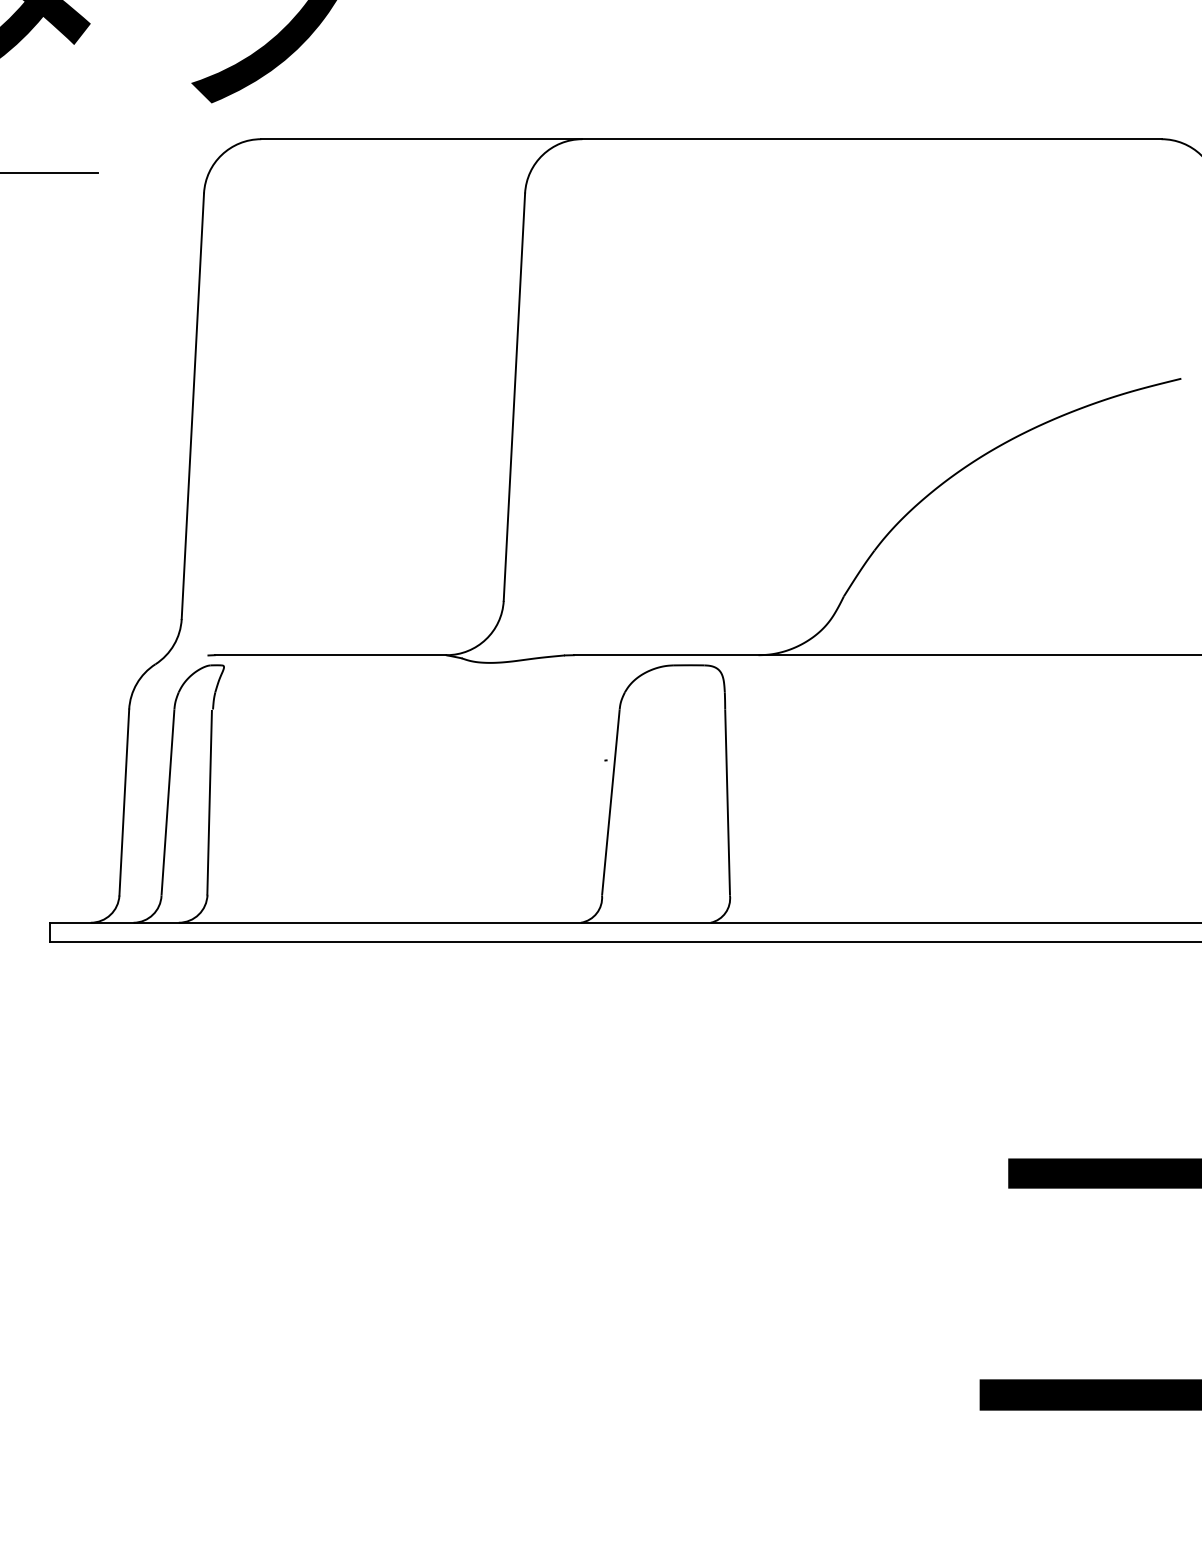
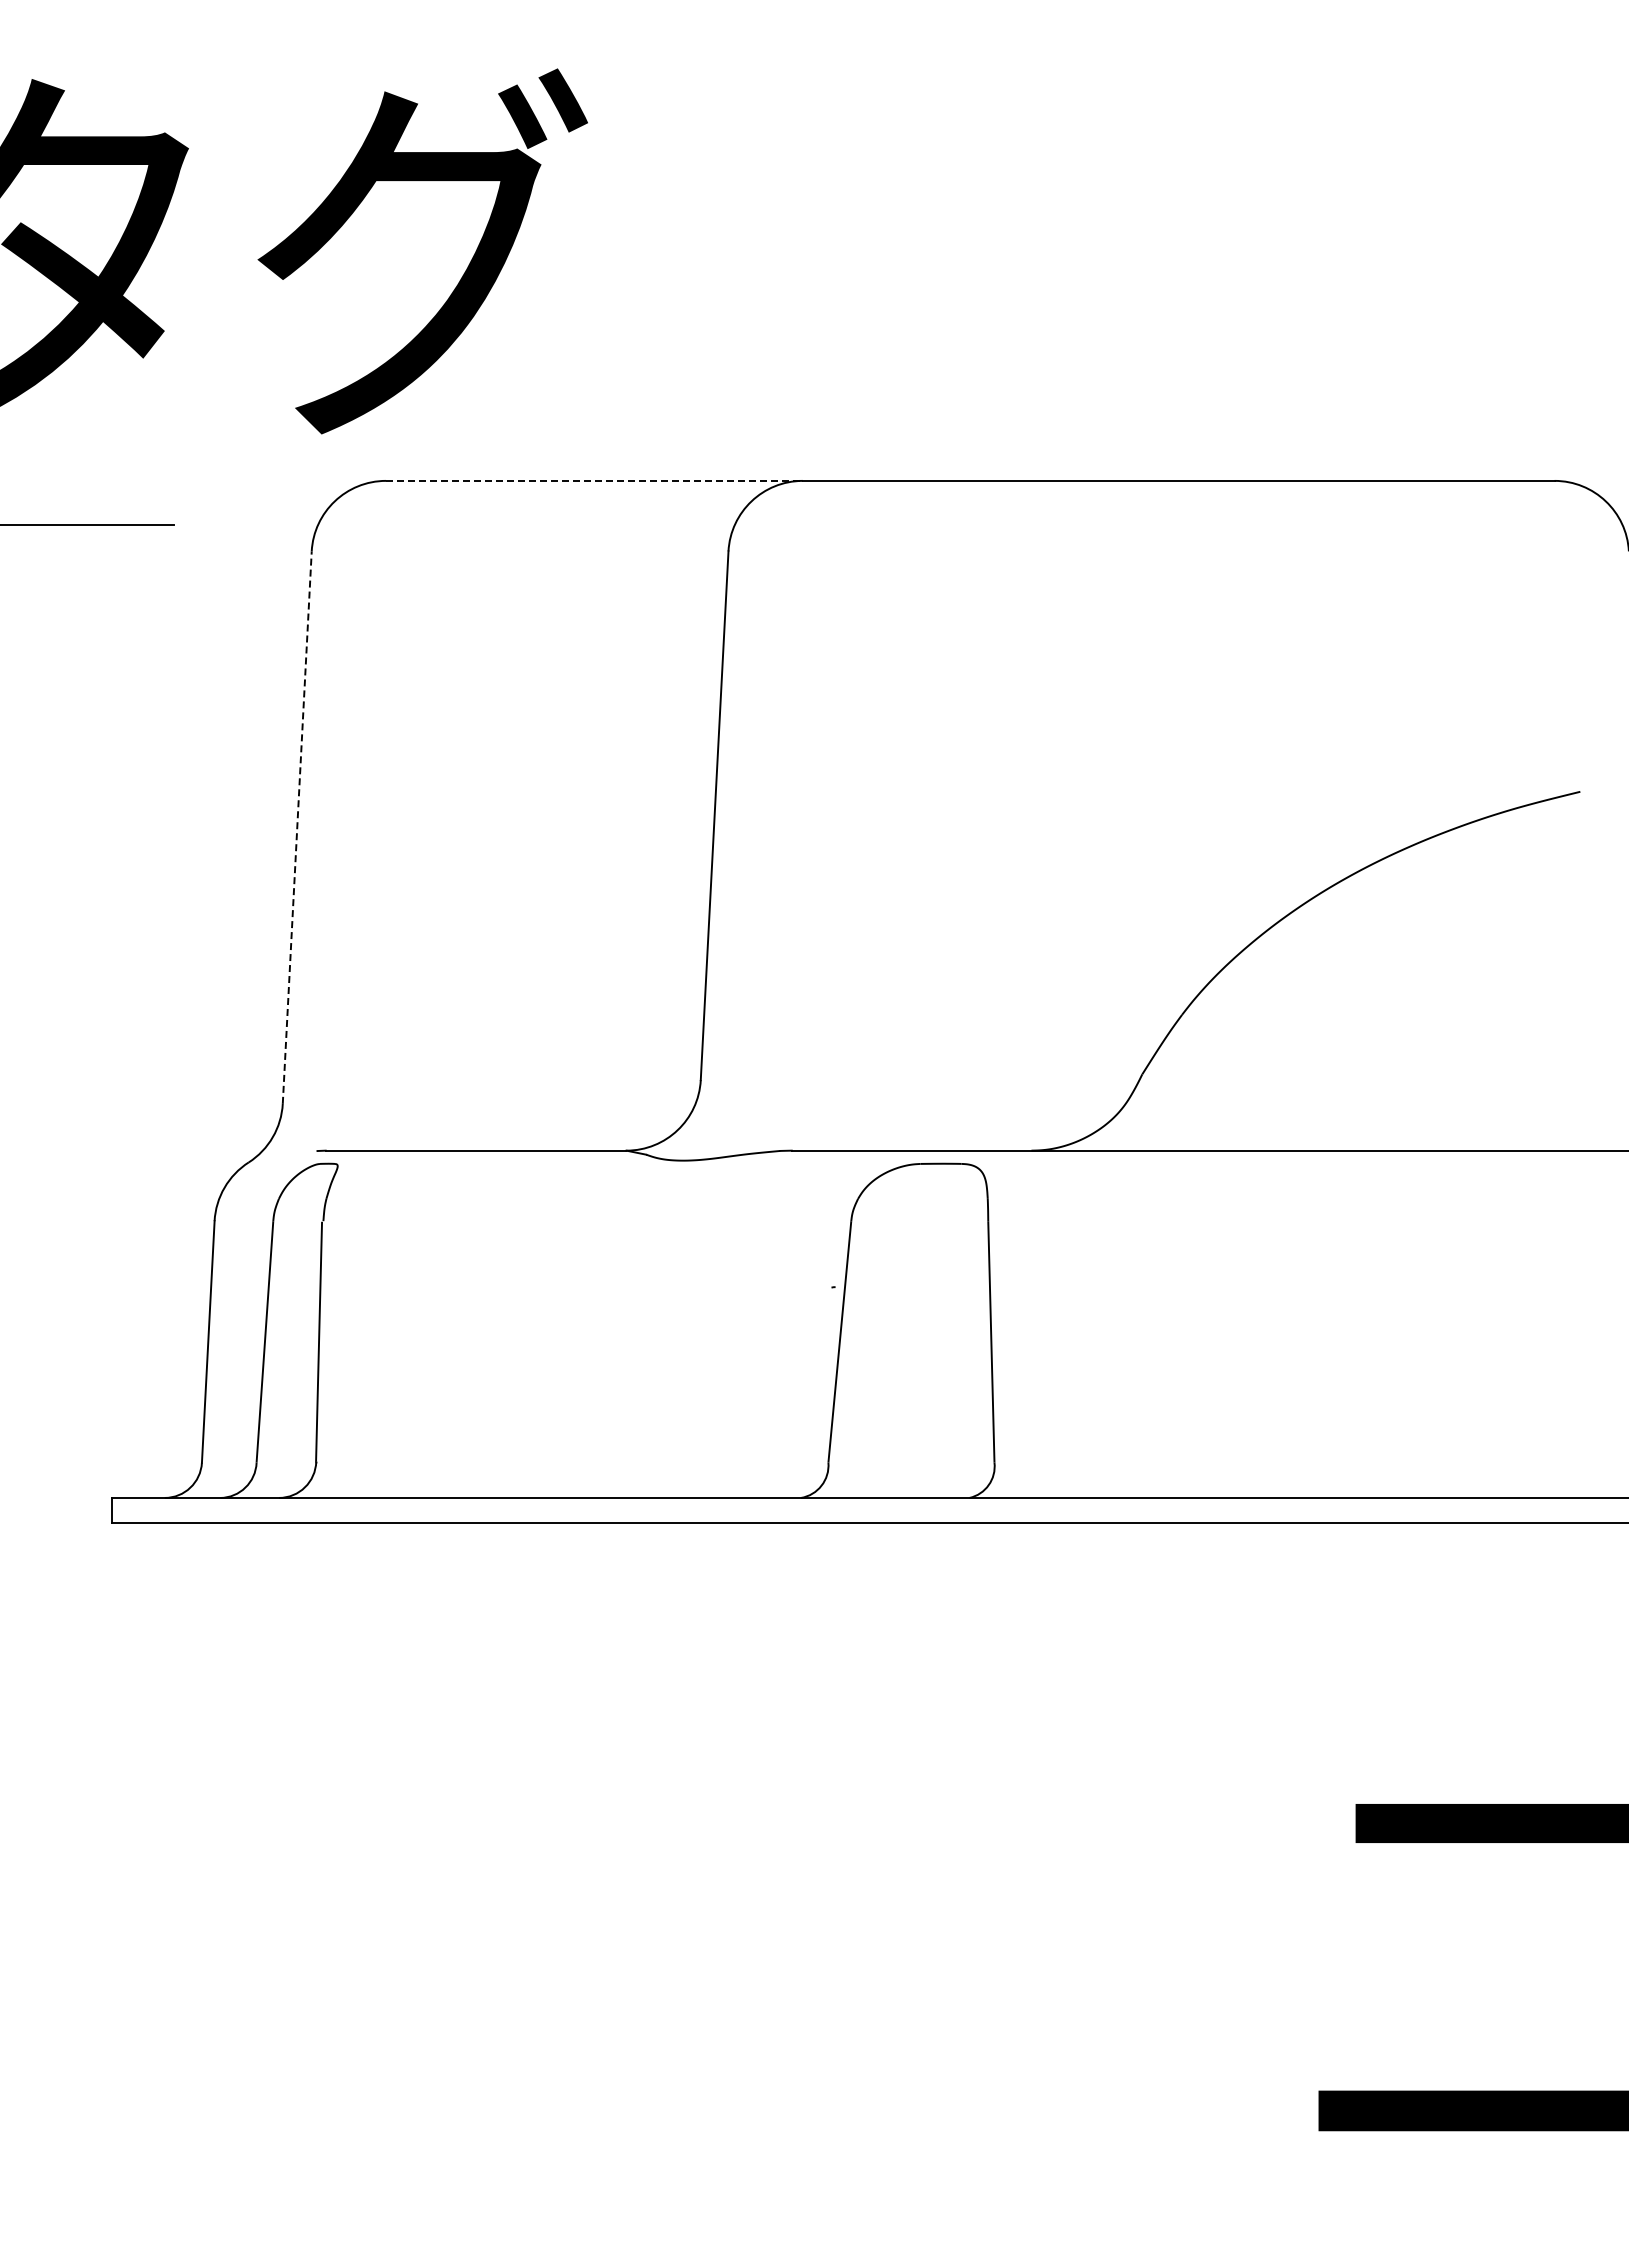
line: (421, 138) -> (594, 480), solid -> dashed
line: (193, 406) -> (297, 827), solid -> dashed

